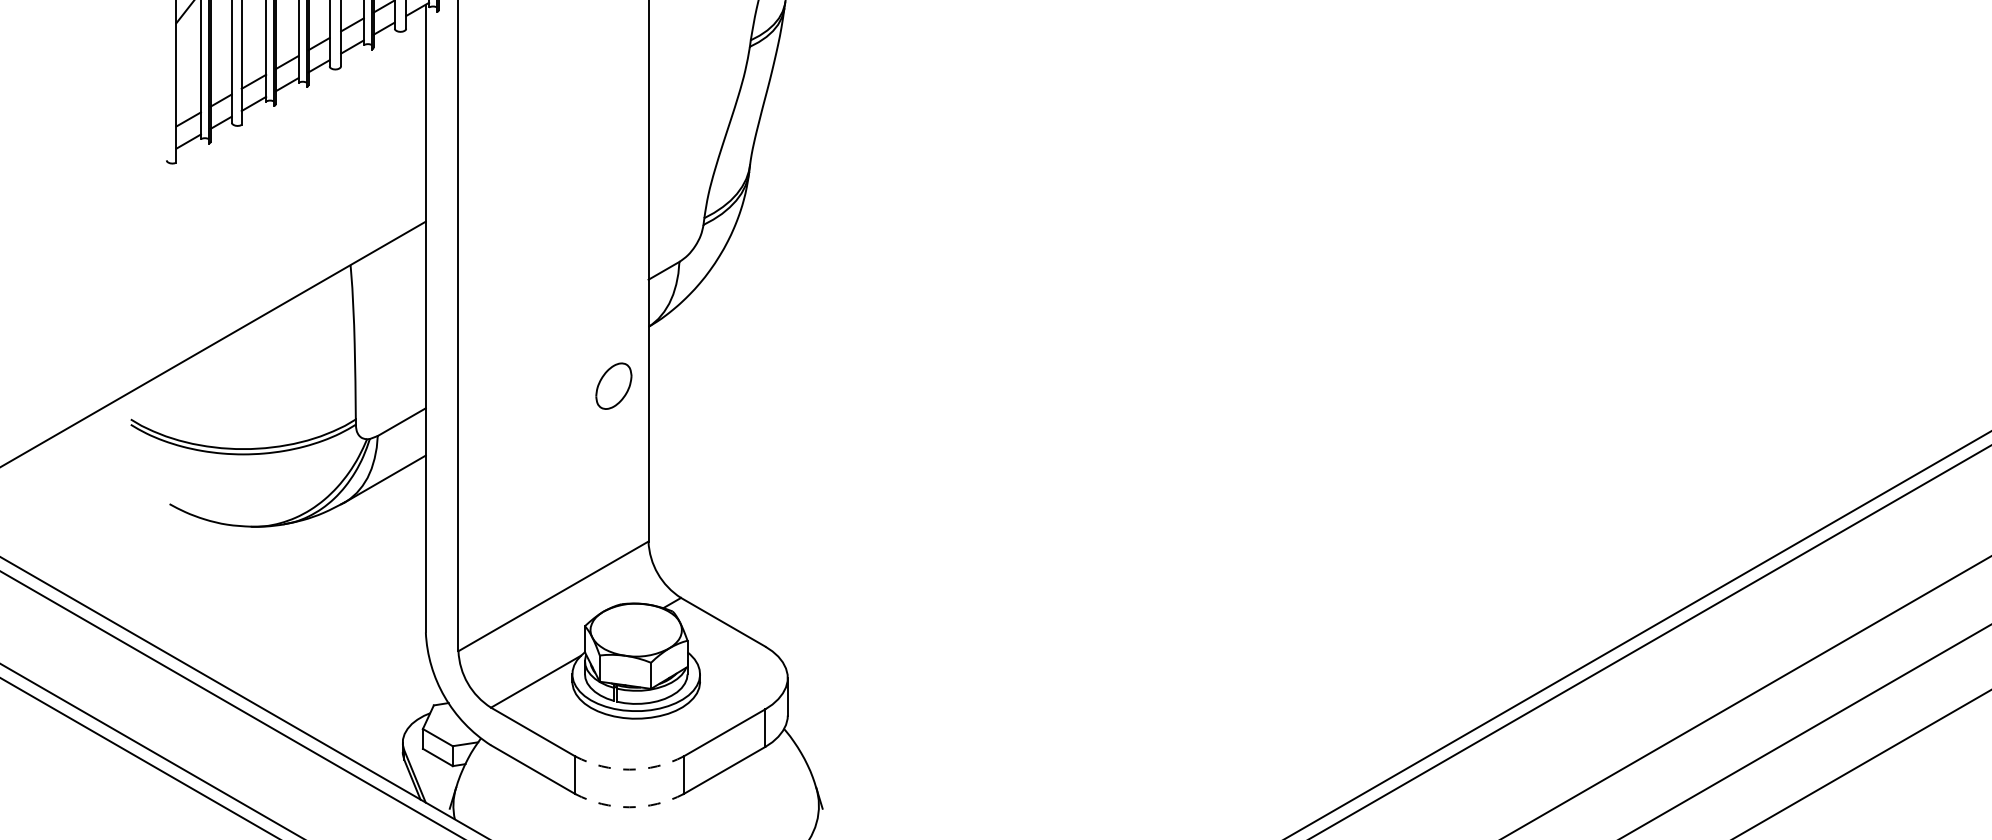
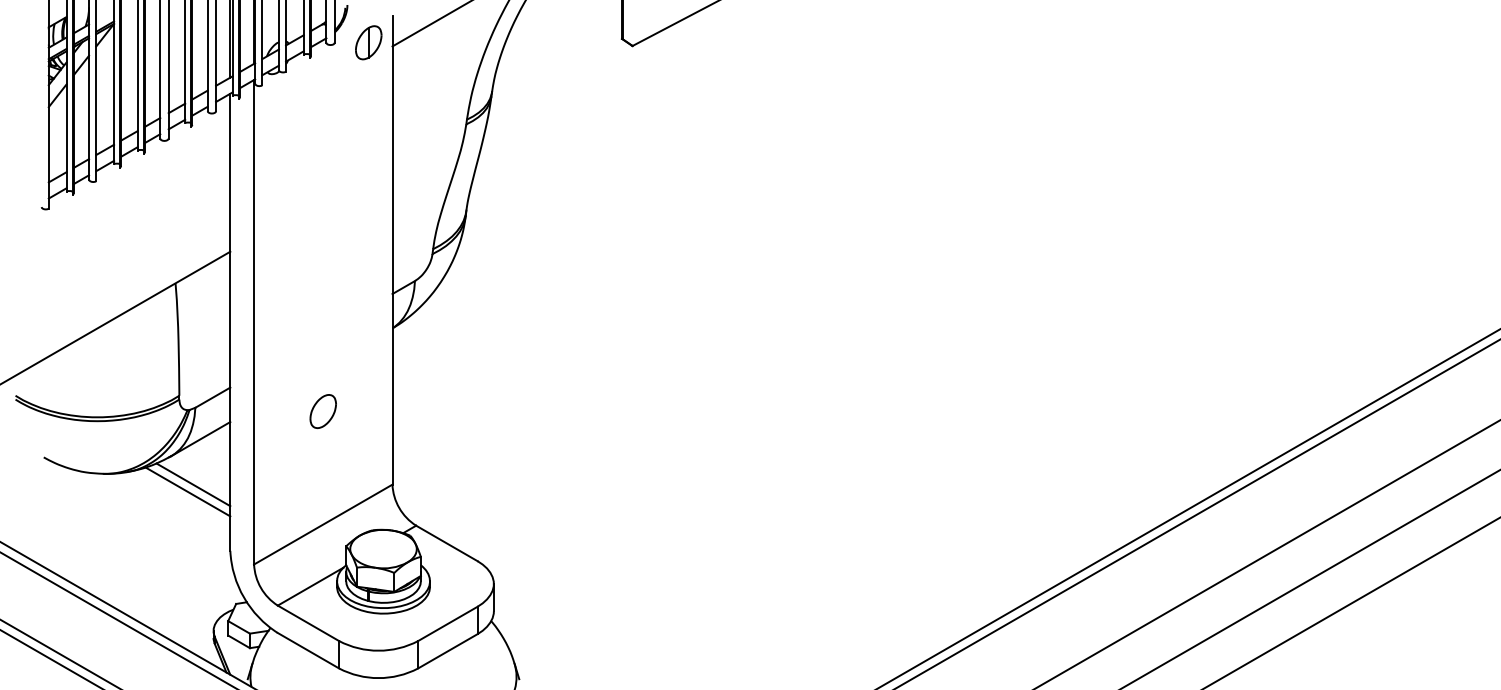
part: (612, 386) -> (322, 411), moved
line: (375, 541) -> (193, 484), added
line: (366, 550) -> (187, 491), added
arc: (629, 769) -> (378, 650), dashed -> solid
arc: (629, 807) -> (378, 678), dashed -> solid

